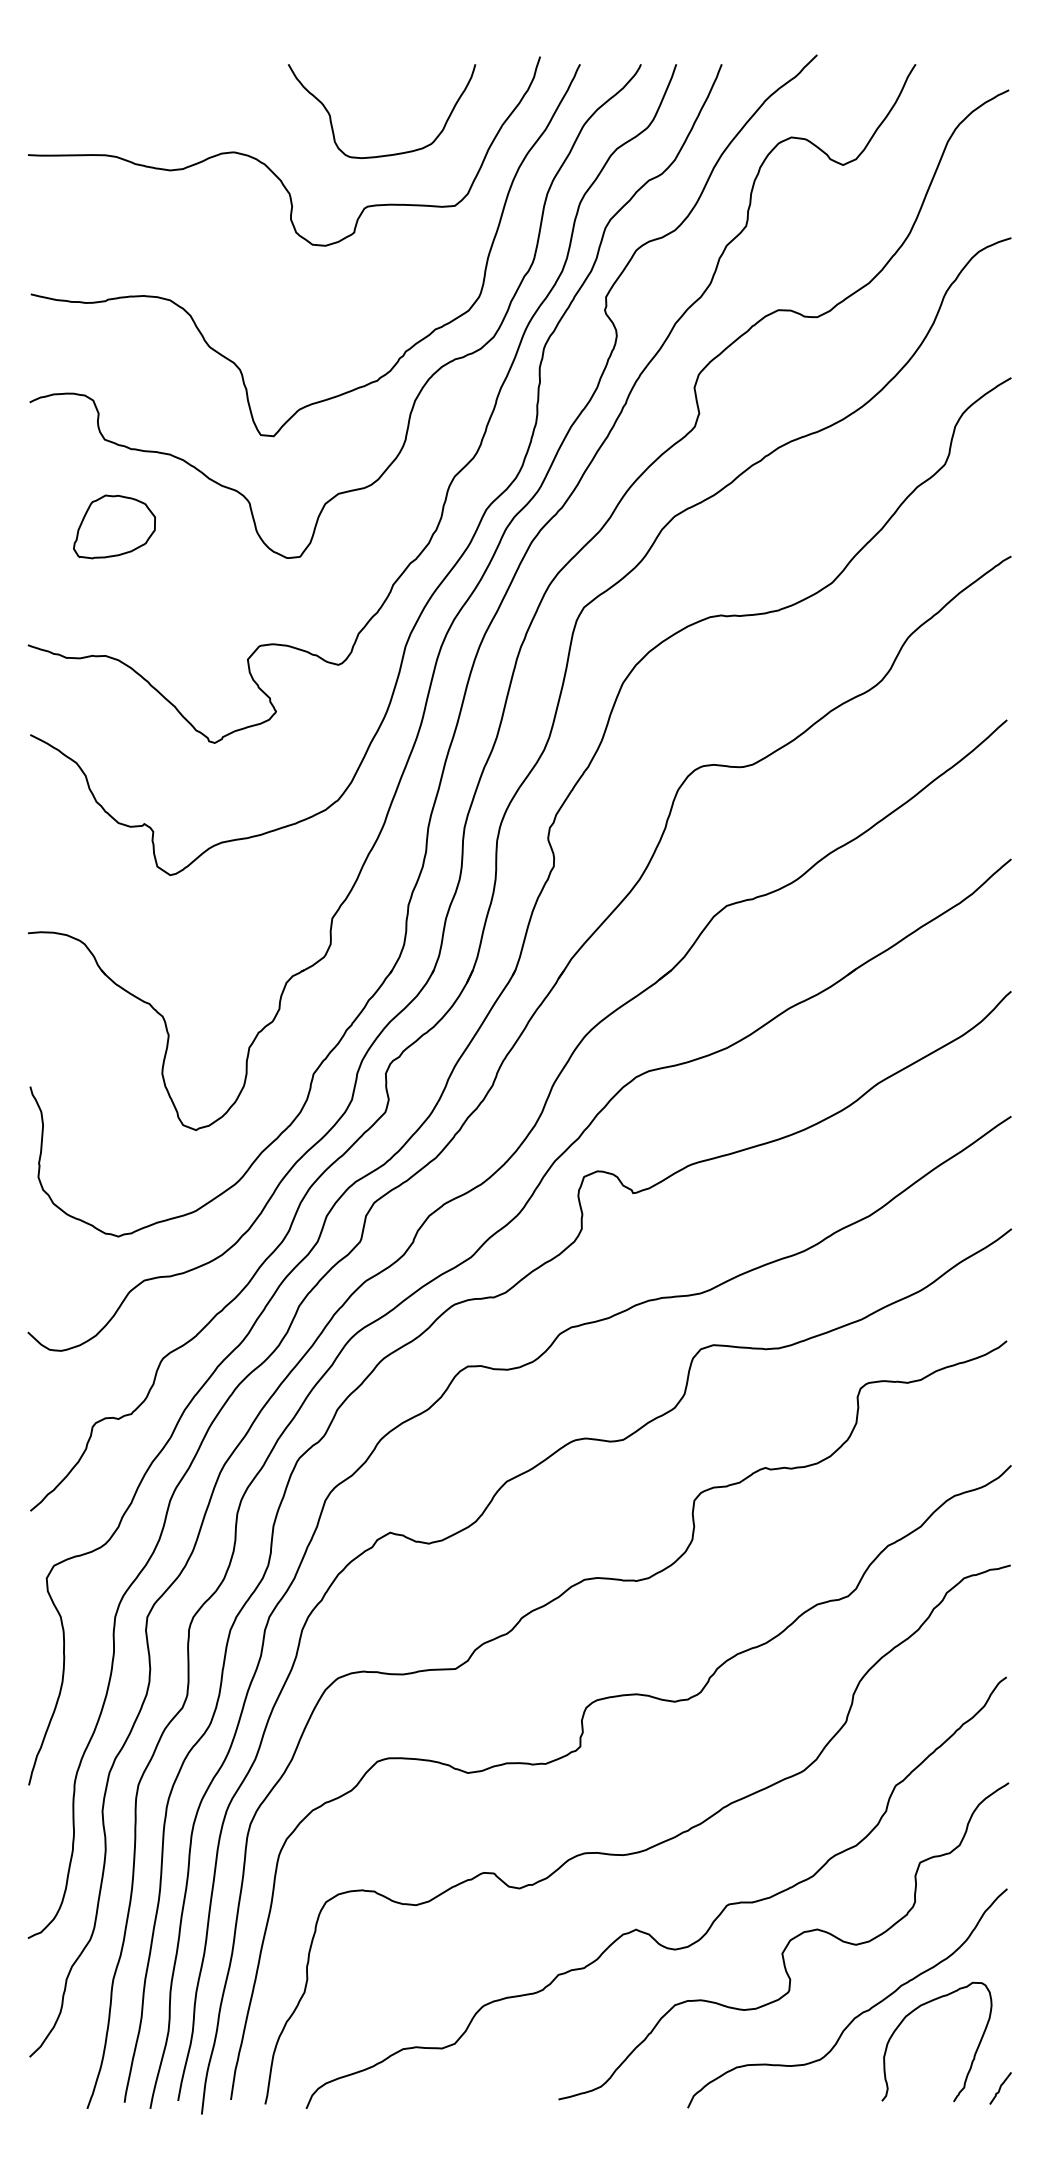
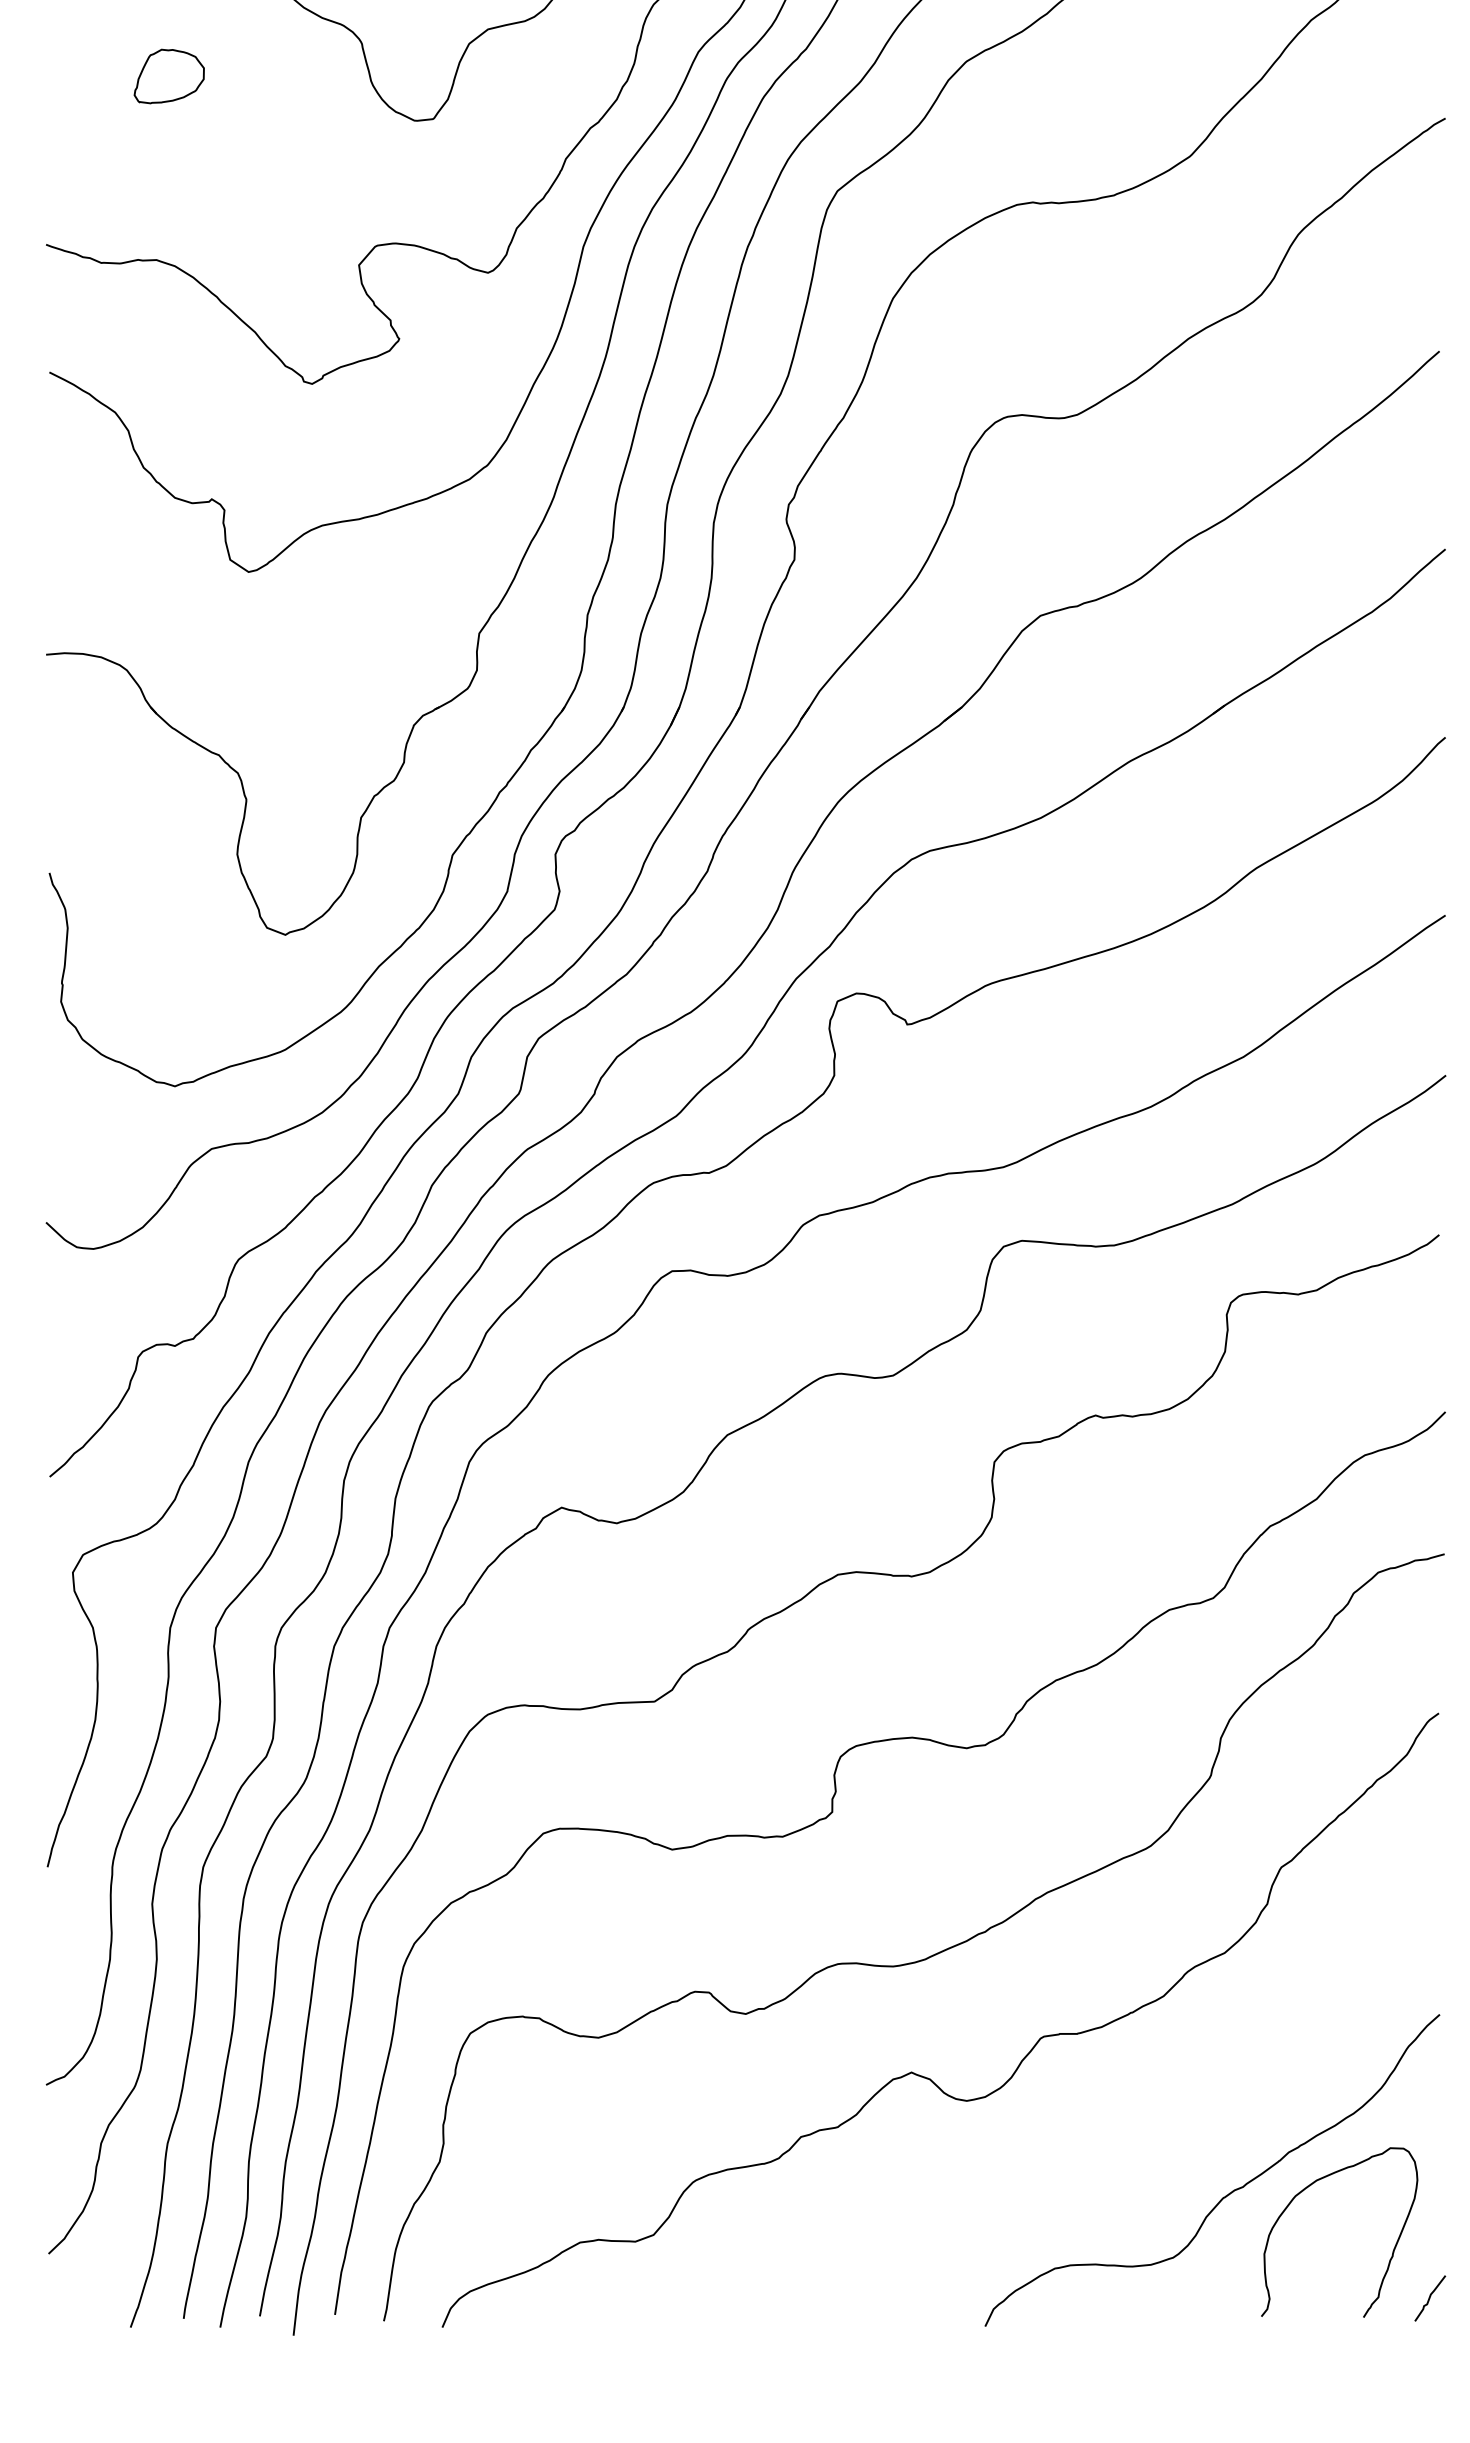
part: (114, 526) -> (169, 75), size x0.6
curve: (786, 1944) -> (1125, 2093), removed

